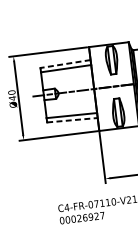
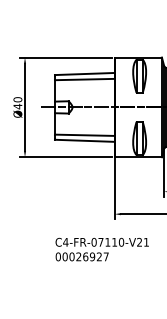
line: (65, 64) -> (84, 74), dashed -> solid
line: (72, 120) -> (84, 140), dashed -> solid

